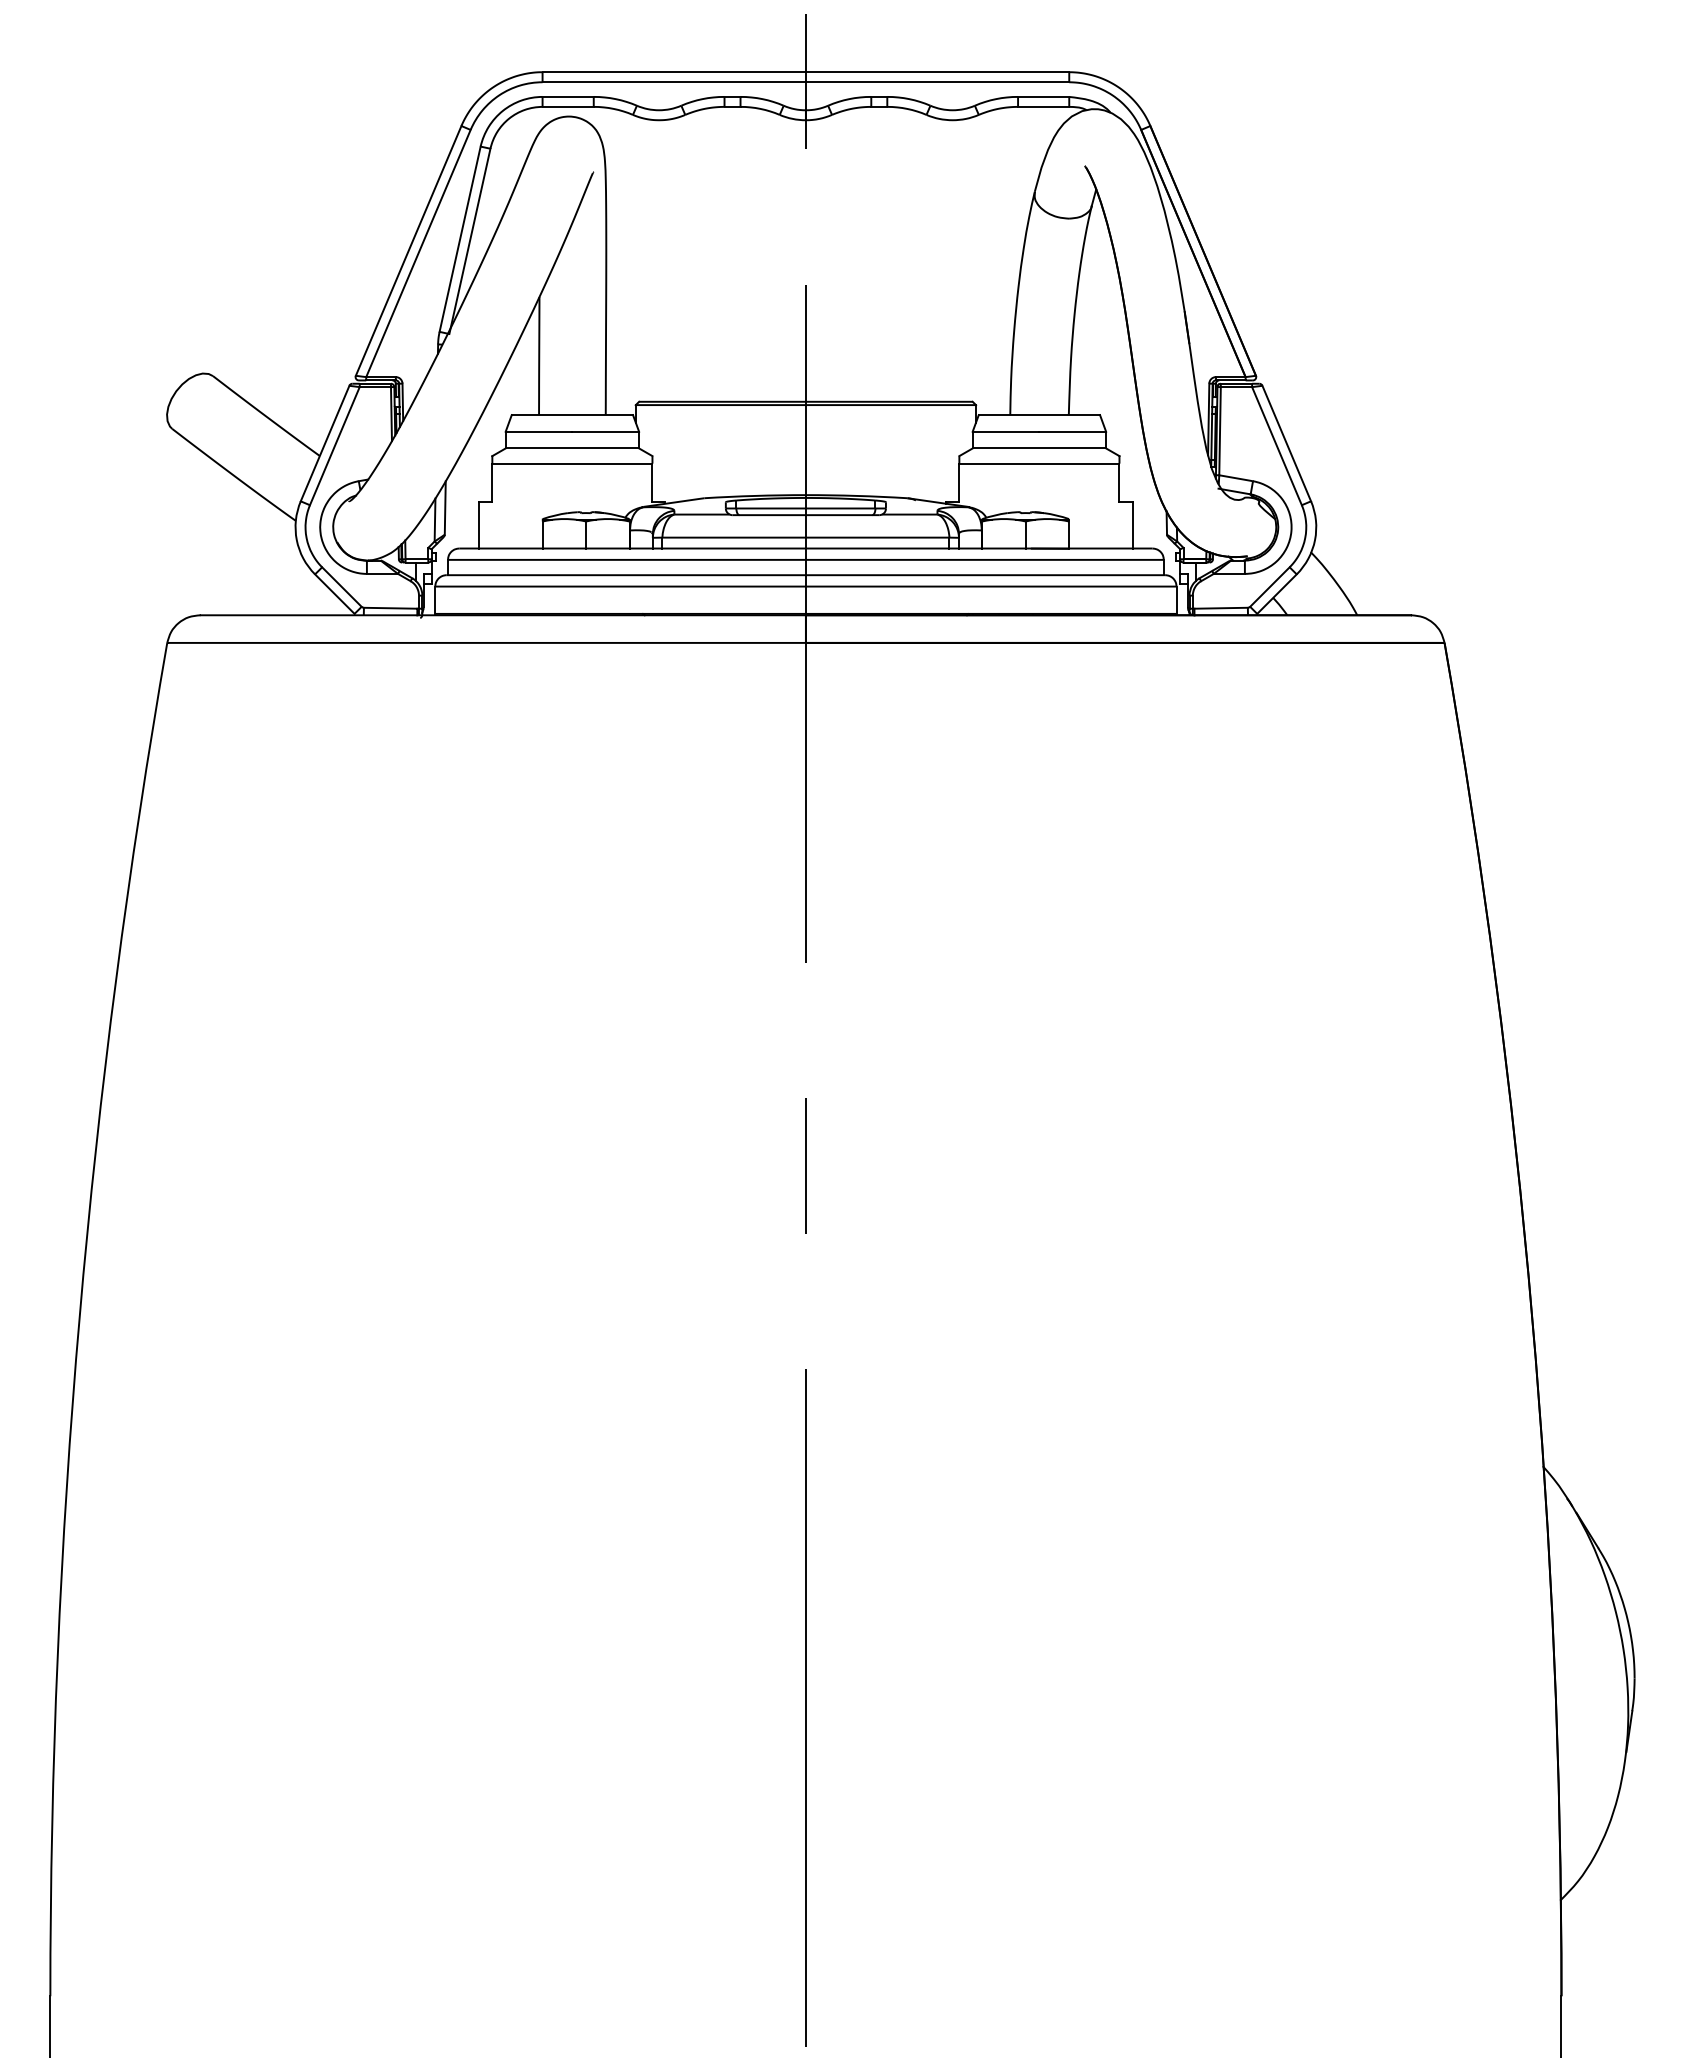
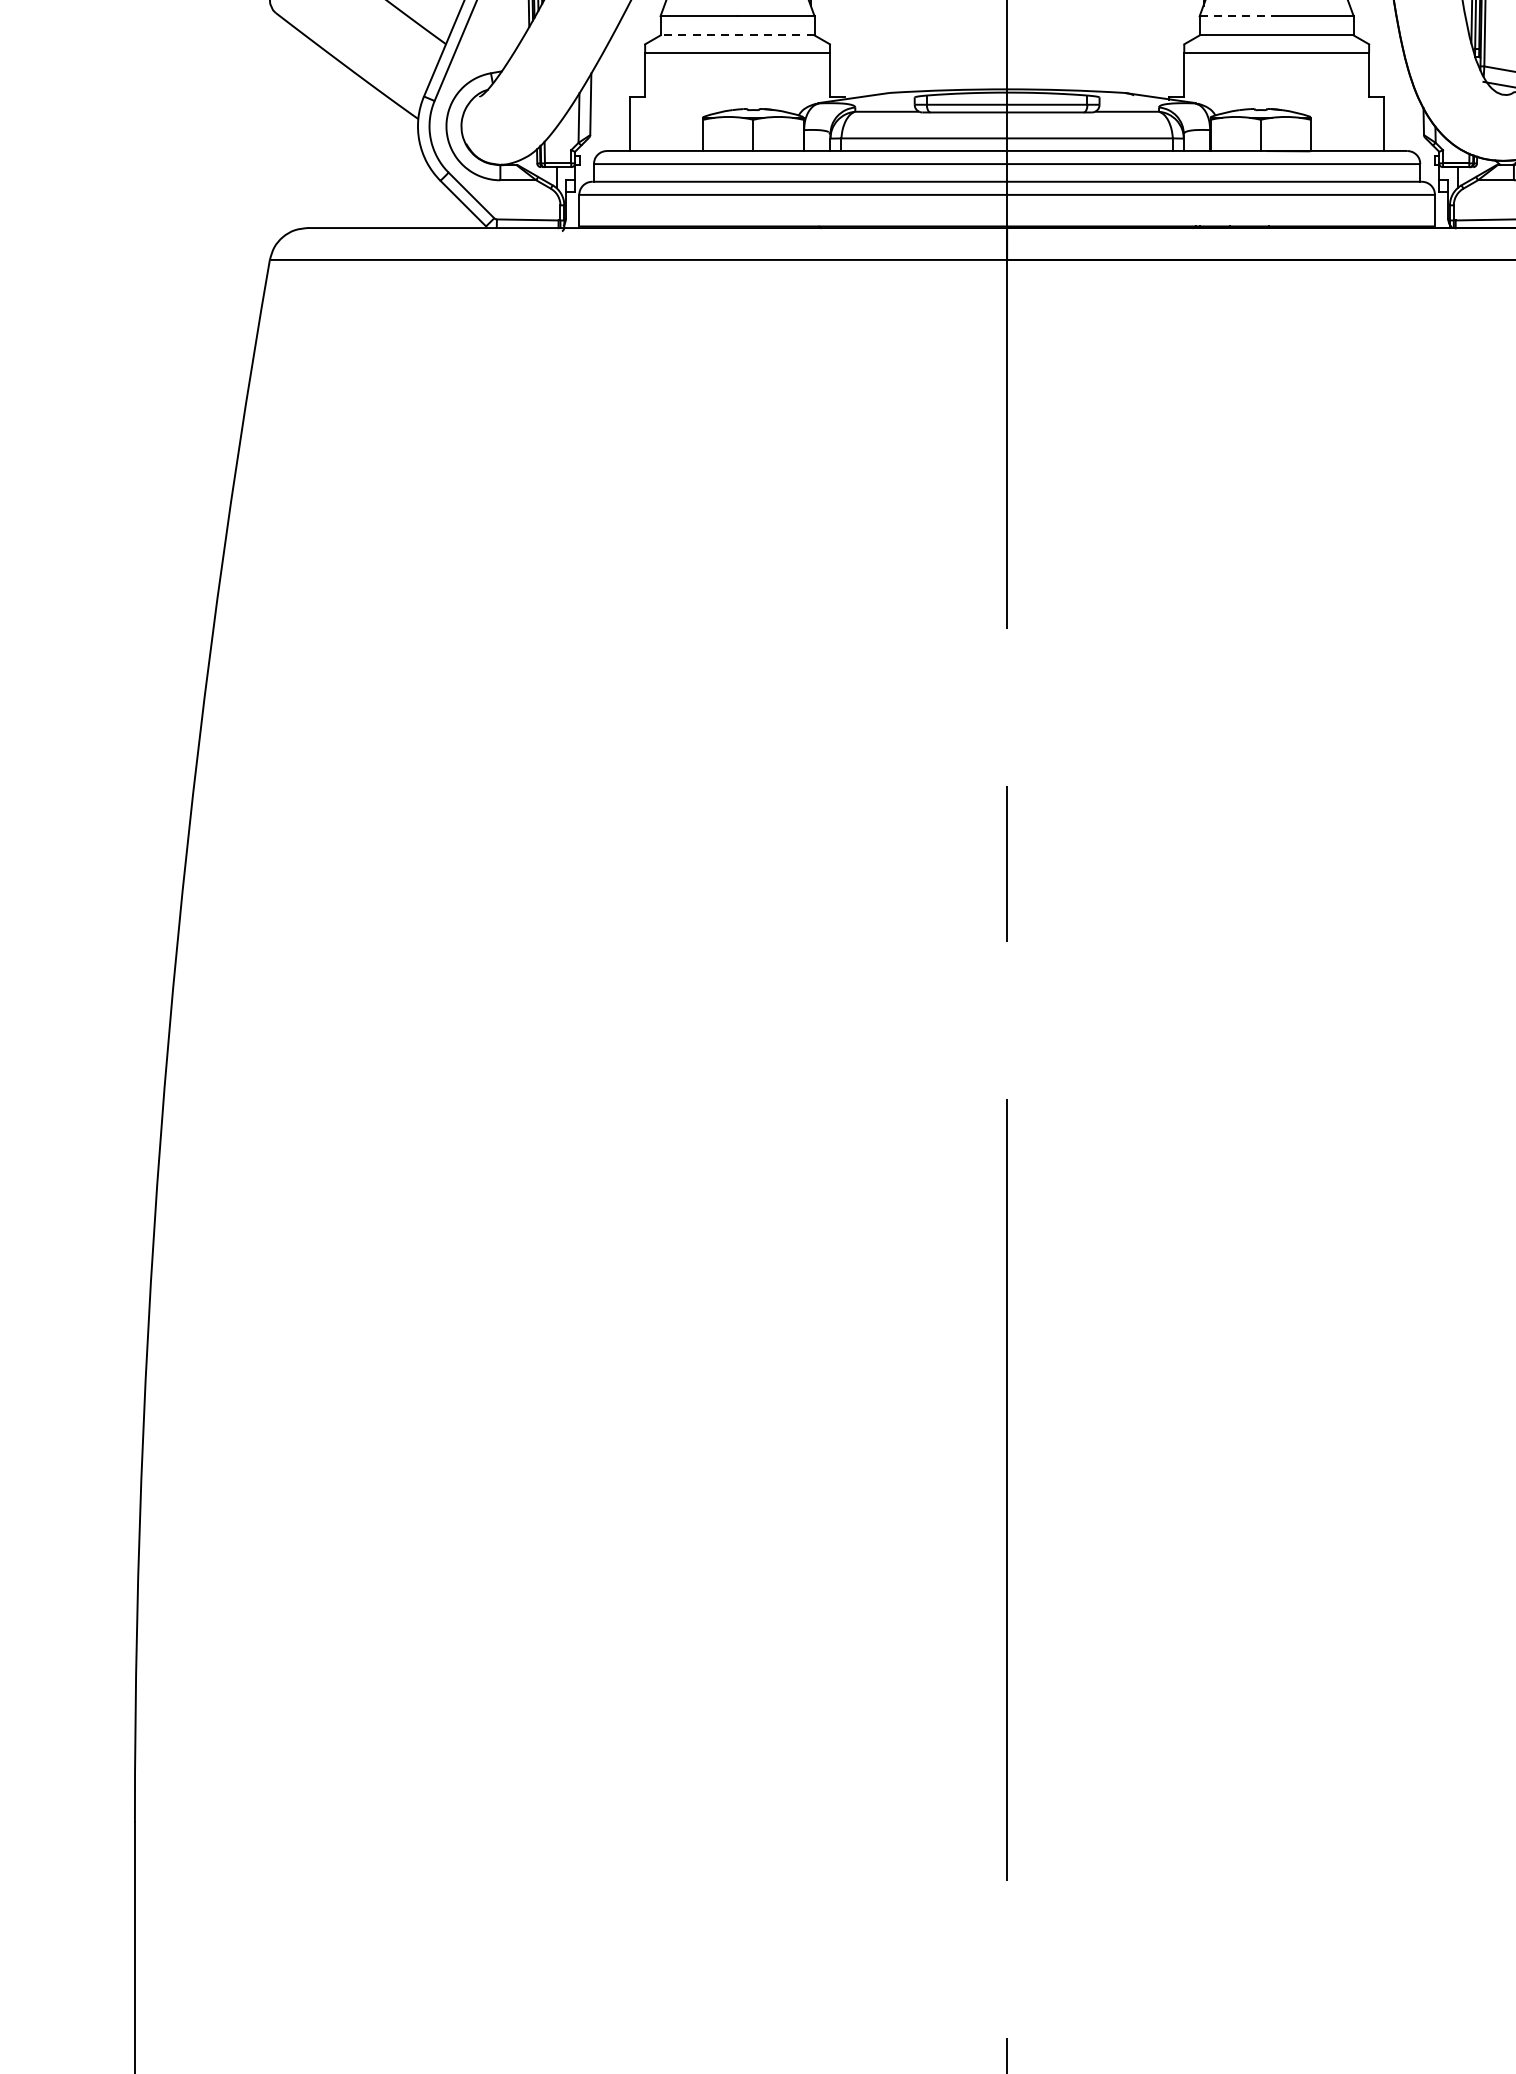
line: (1006, 431) -> (1238, 15), solid -> dashed
line: (572, 448) -> (737, 35), solid -> dashed

